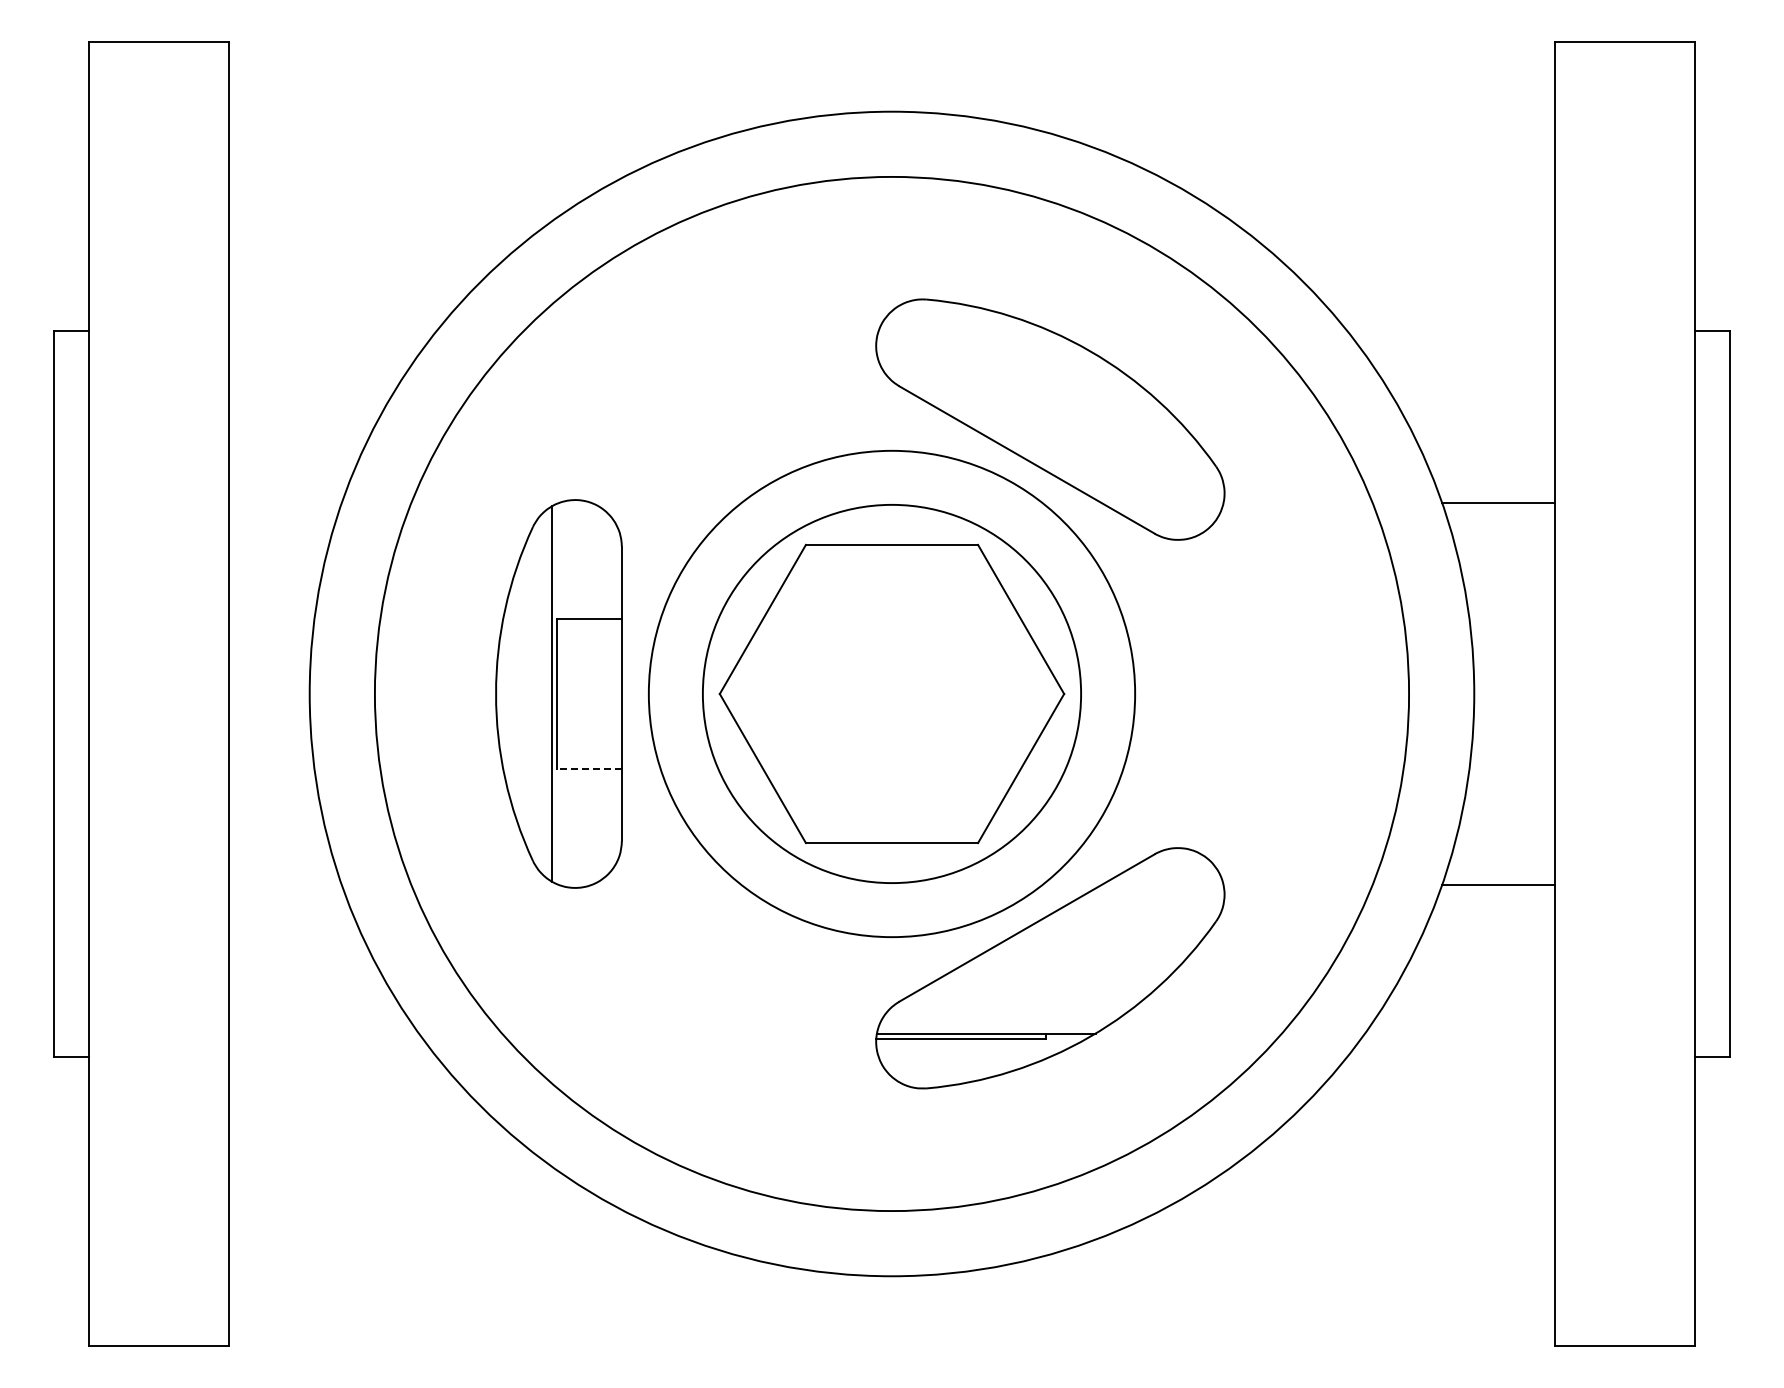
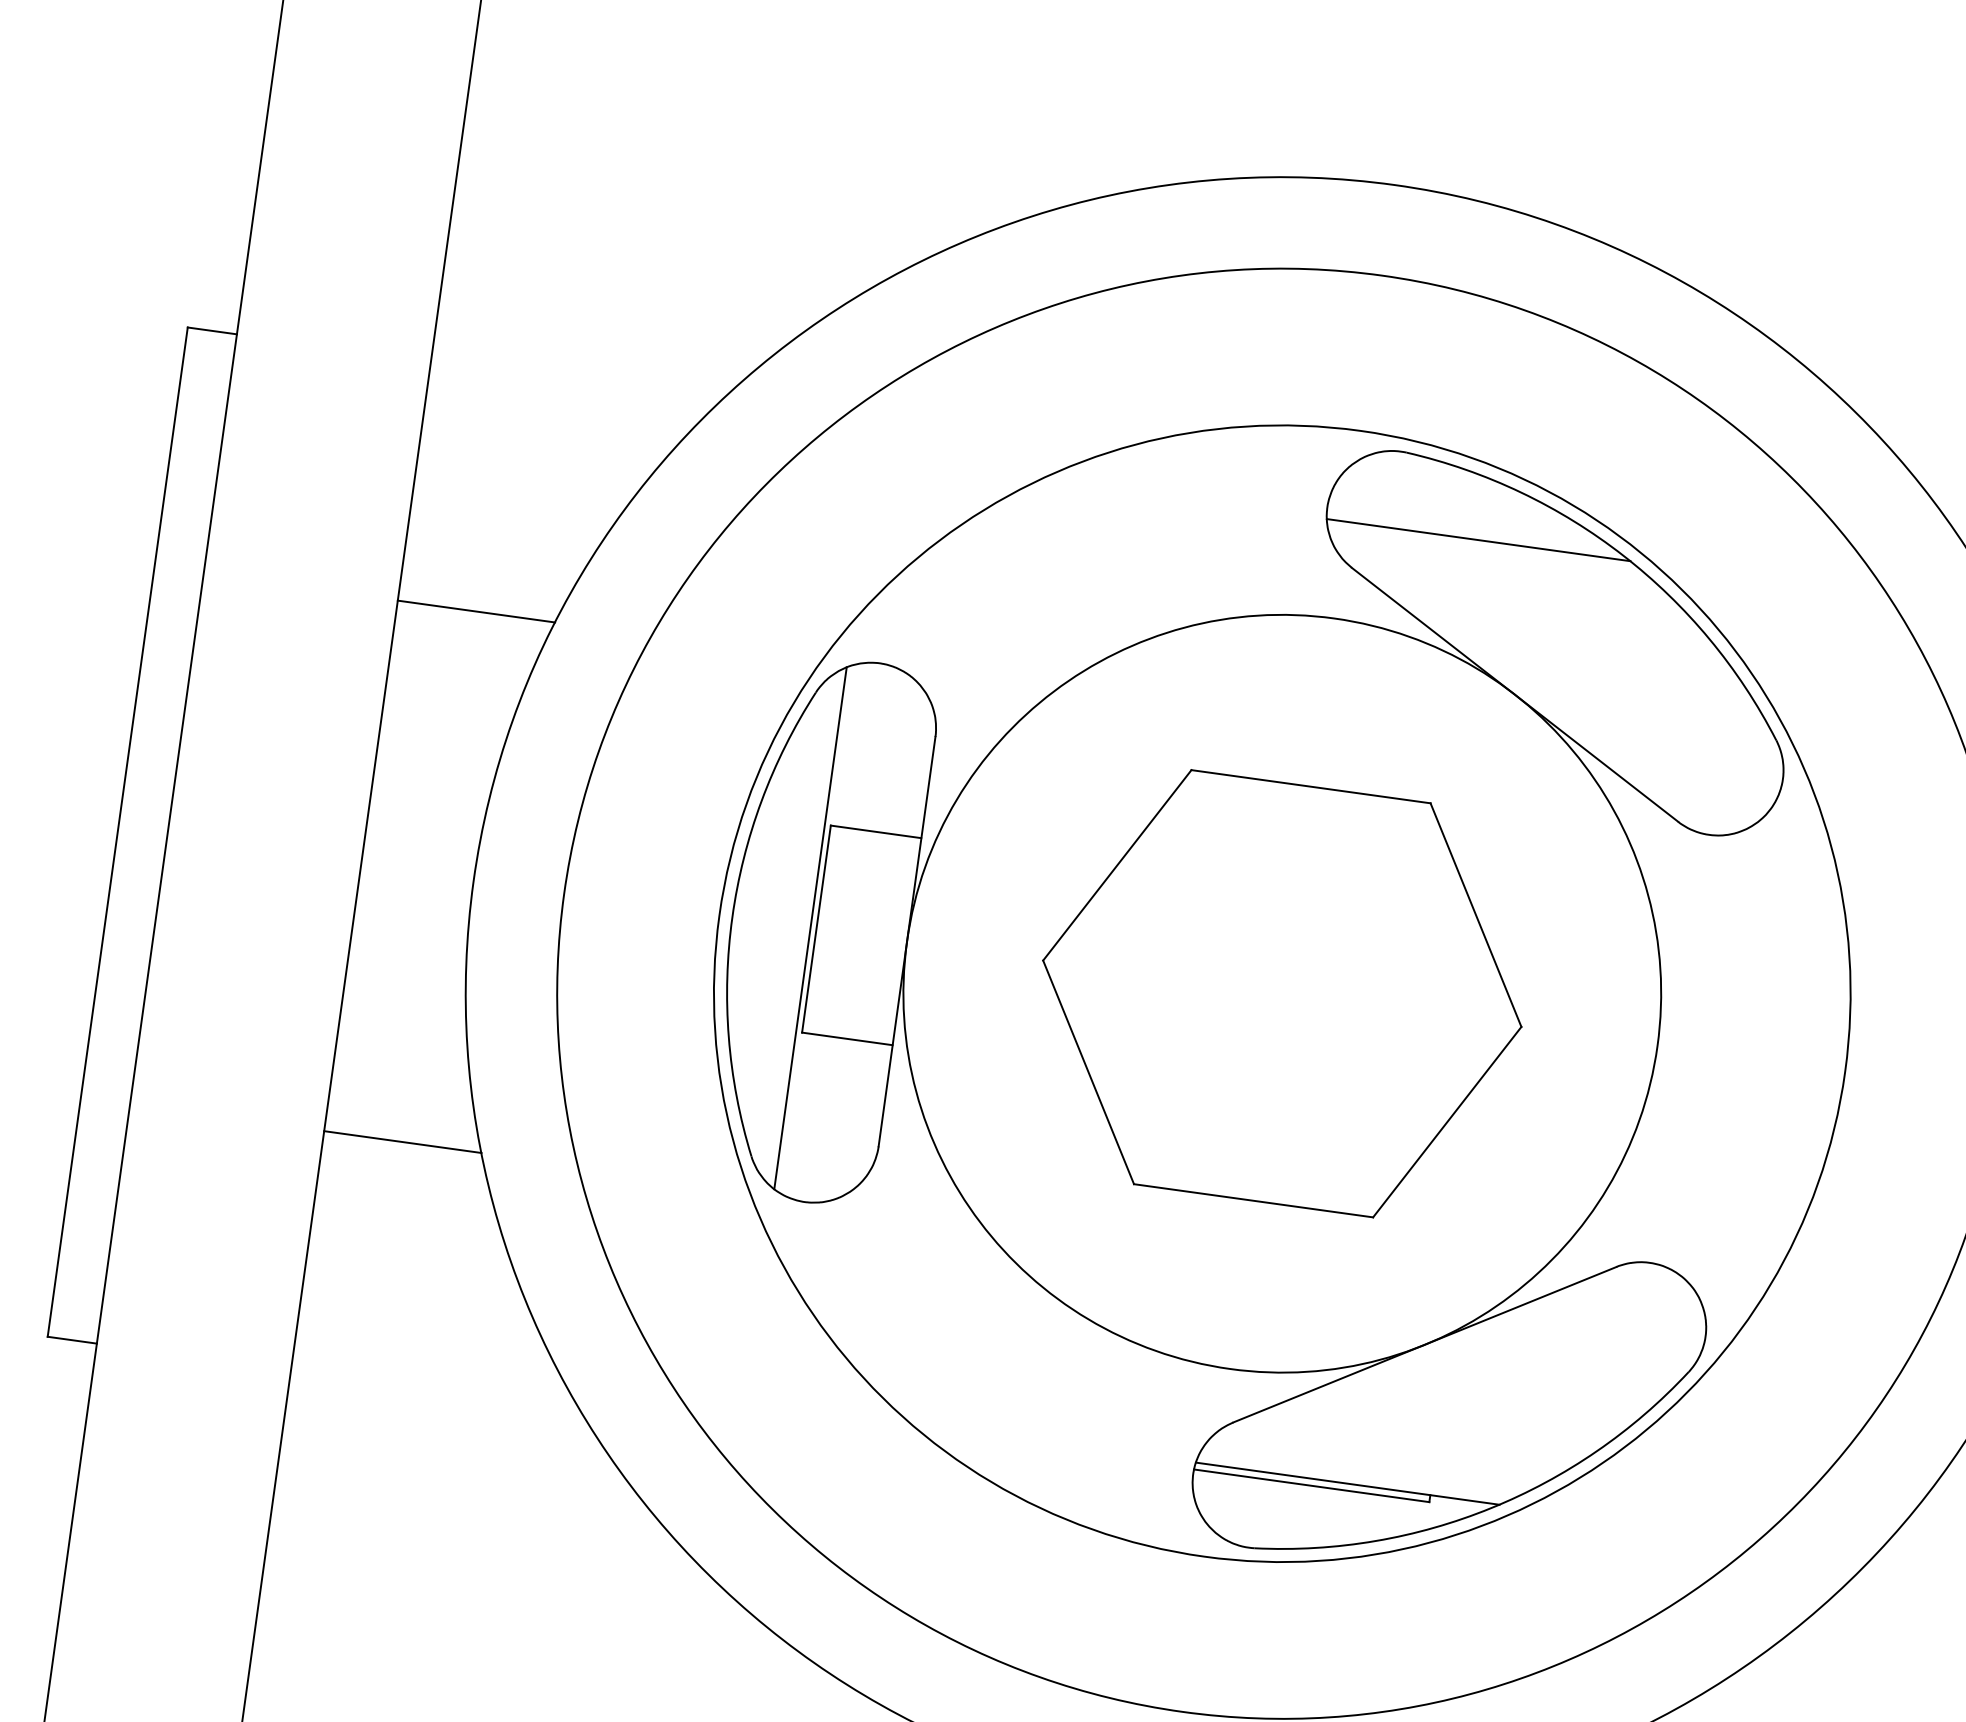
line: (985, 354) -> (1477, 540), added
line: (284, 503) -> (475, 612), added
circle: (891, 693) -> (1281, 992), size x1.43
circle: (891, 693) -> (1281, 992), size x1.67
line: (589, 768) -> (847, 1038), dashed -> solid
line: (284, 884) -> (401, 1141), added

